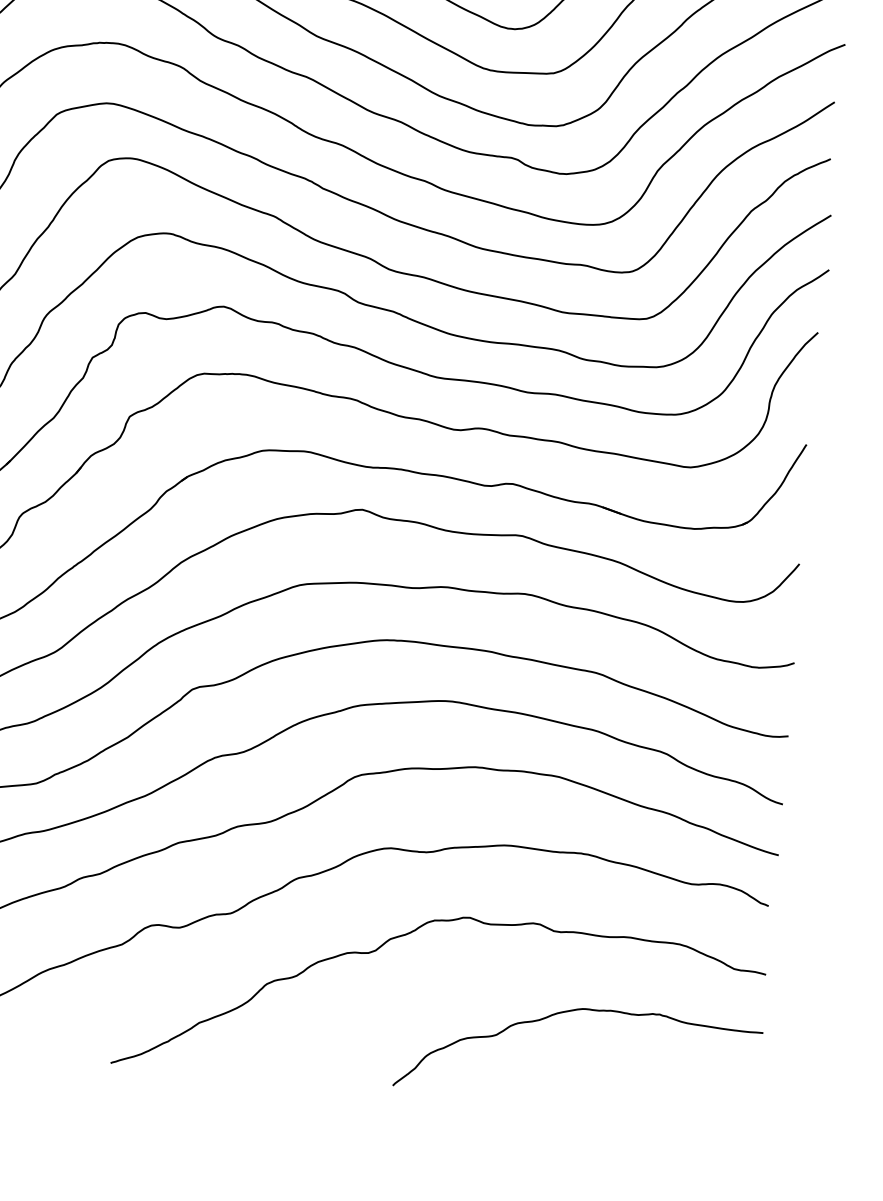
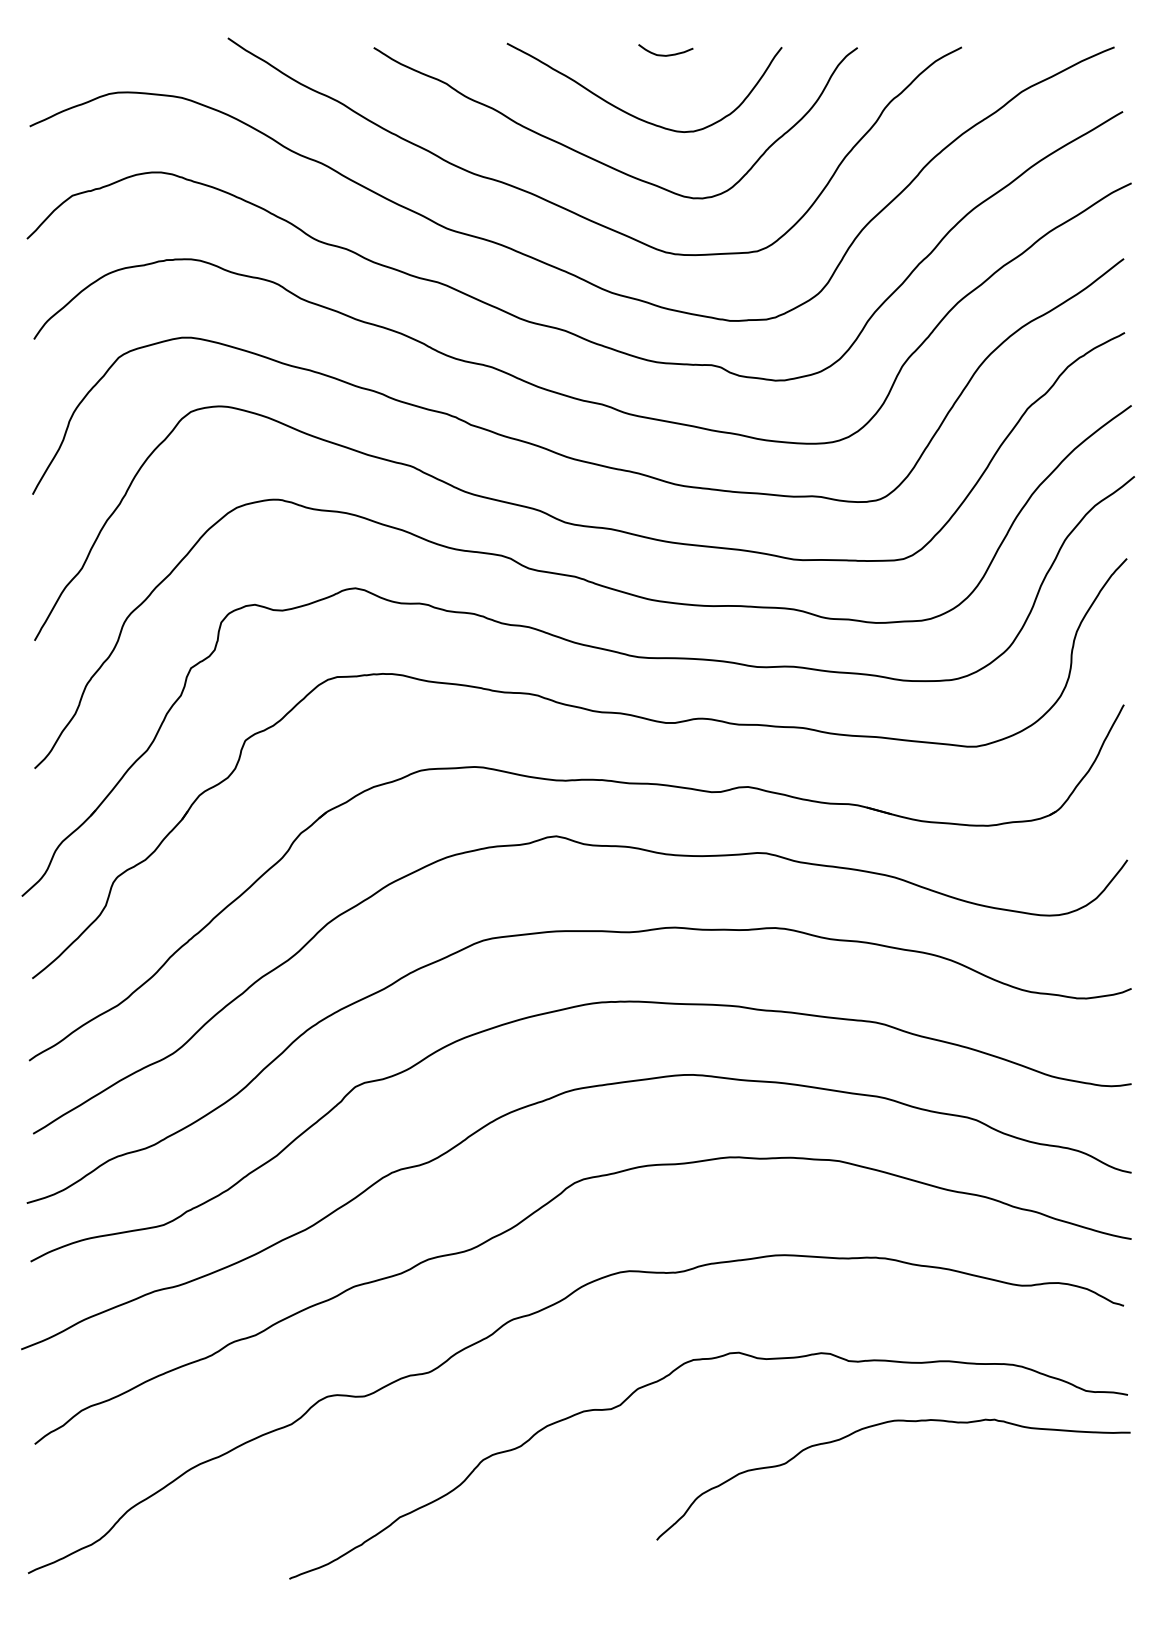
curve: (571, 1011) -> (879, 1425), moved

